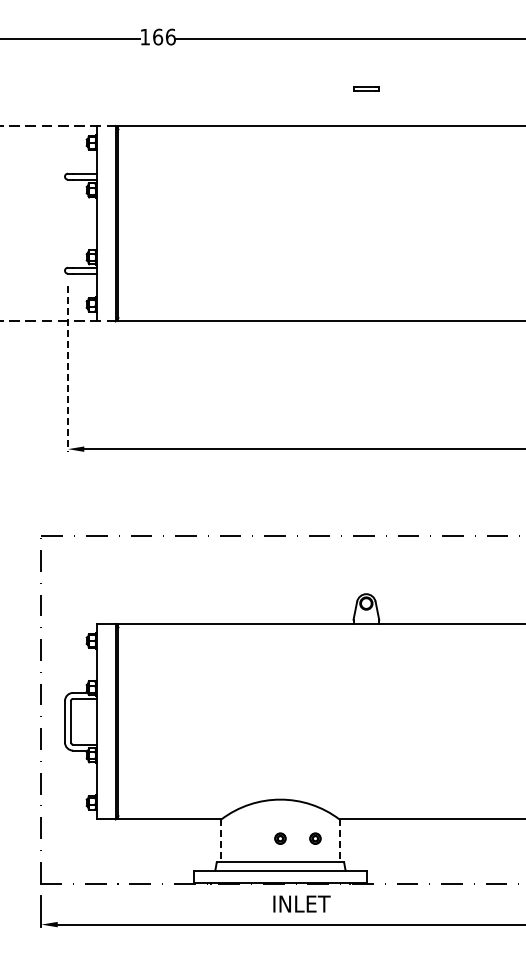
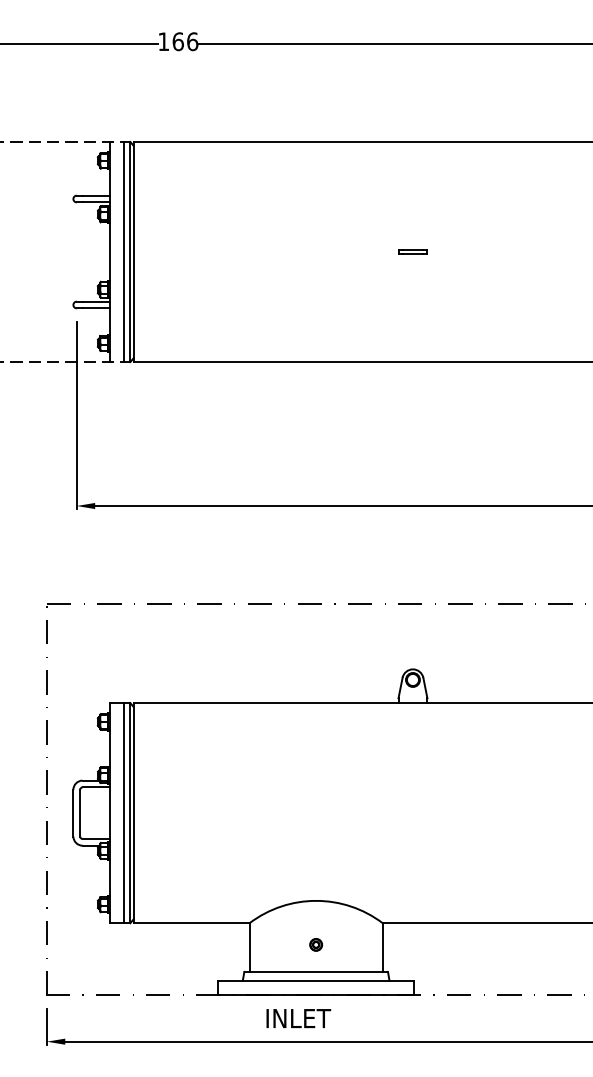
part: (366, 88) -> (413, 251), moved
line: (109, 223) -> (123, 251), added
line: (67, 368) -> (76, 415), dashed -> solid
line: (109, 721) -> (123, 812), added
part: (315, 838) -> (355, 944), removed
line: (221, 840) -> (249, 946), dashed -> solid
line: (339, 840) -> (382, 946), dashed -> solid
text: (301, 903) -> (298, 1017), moved

